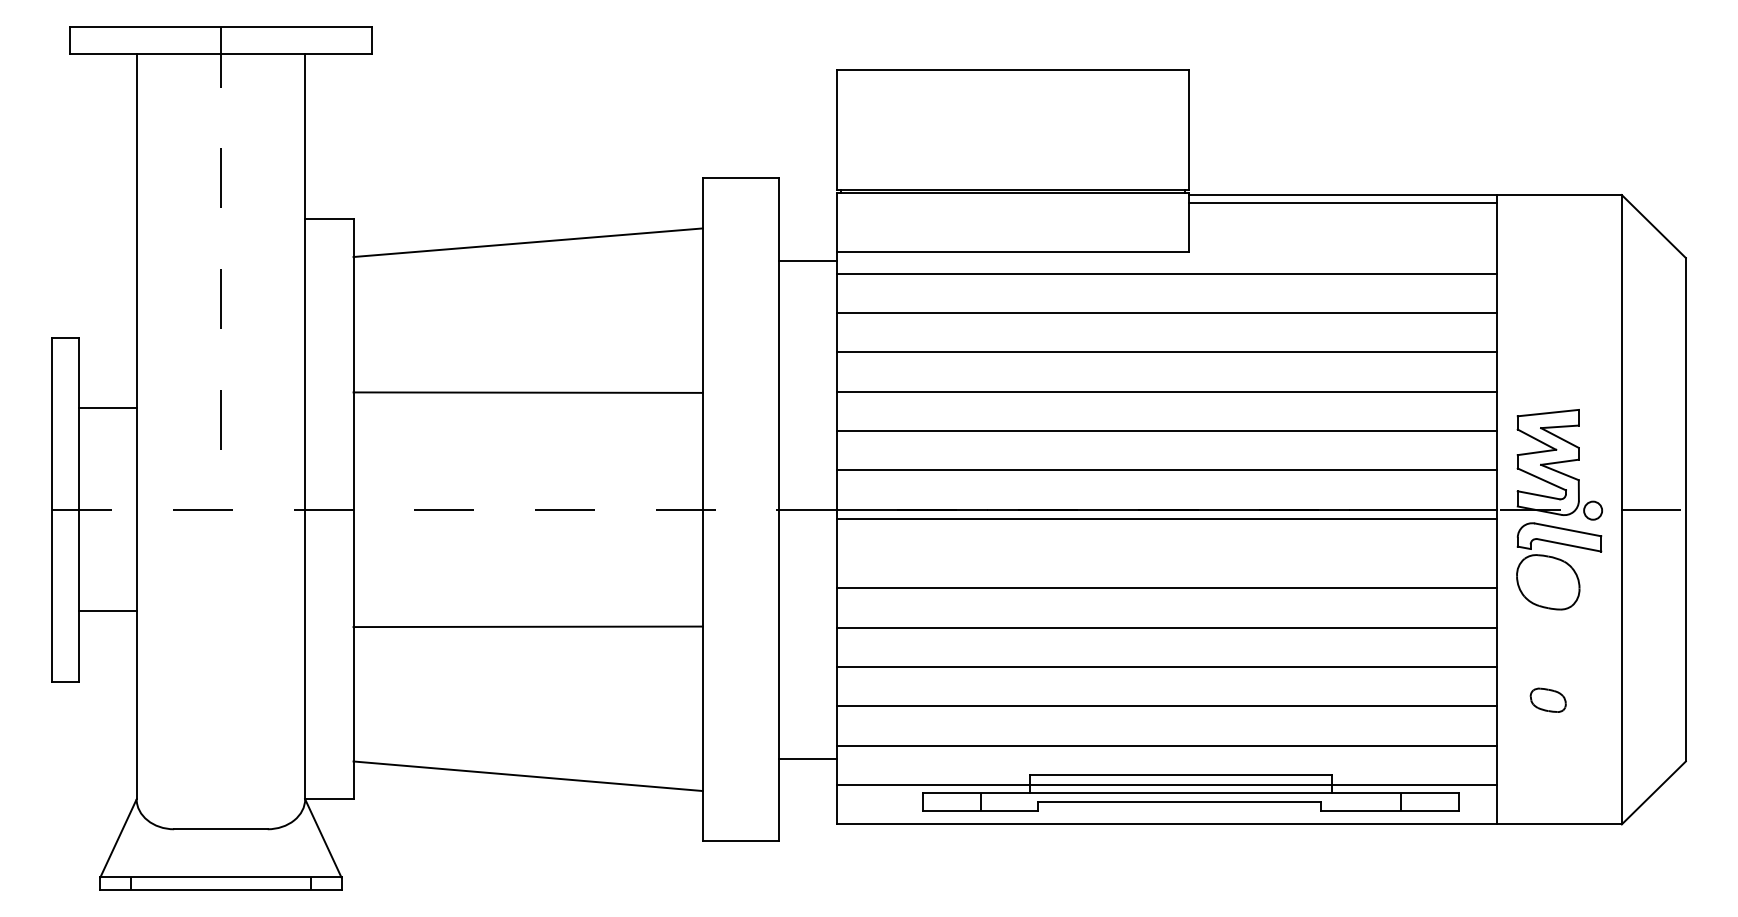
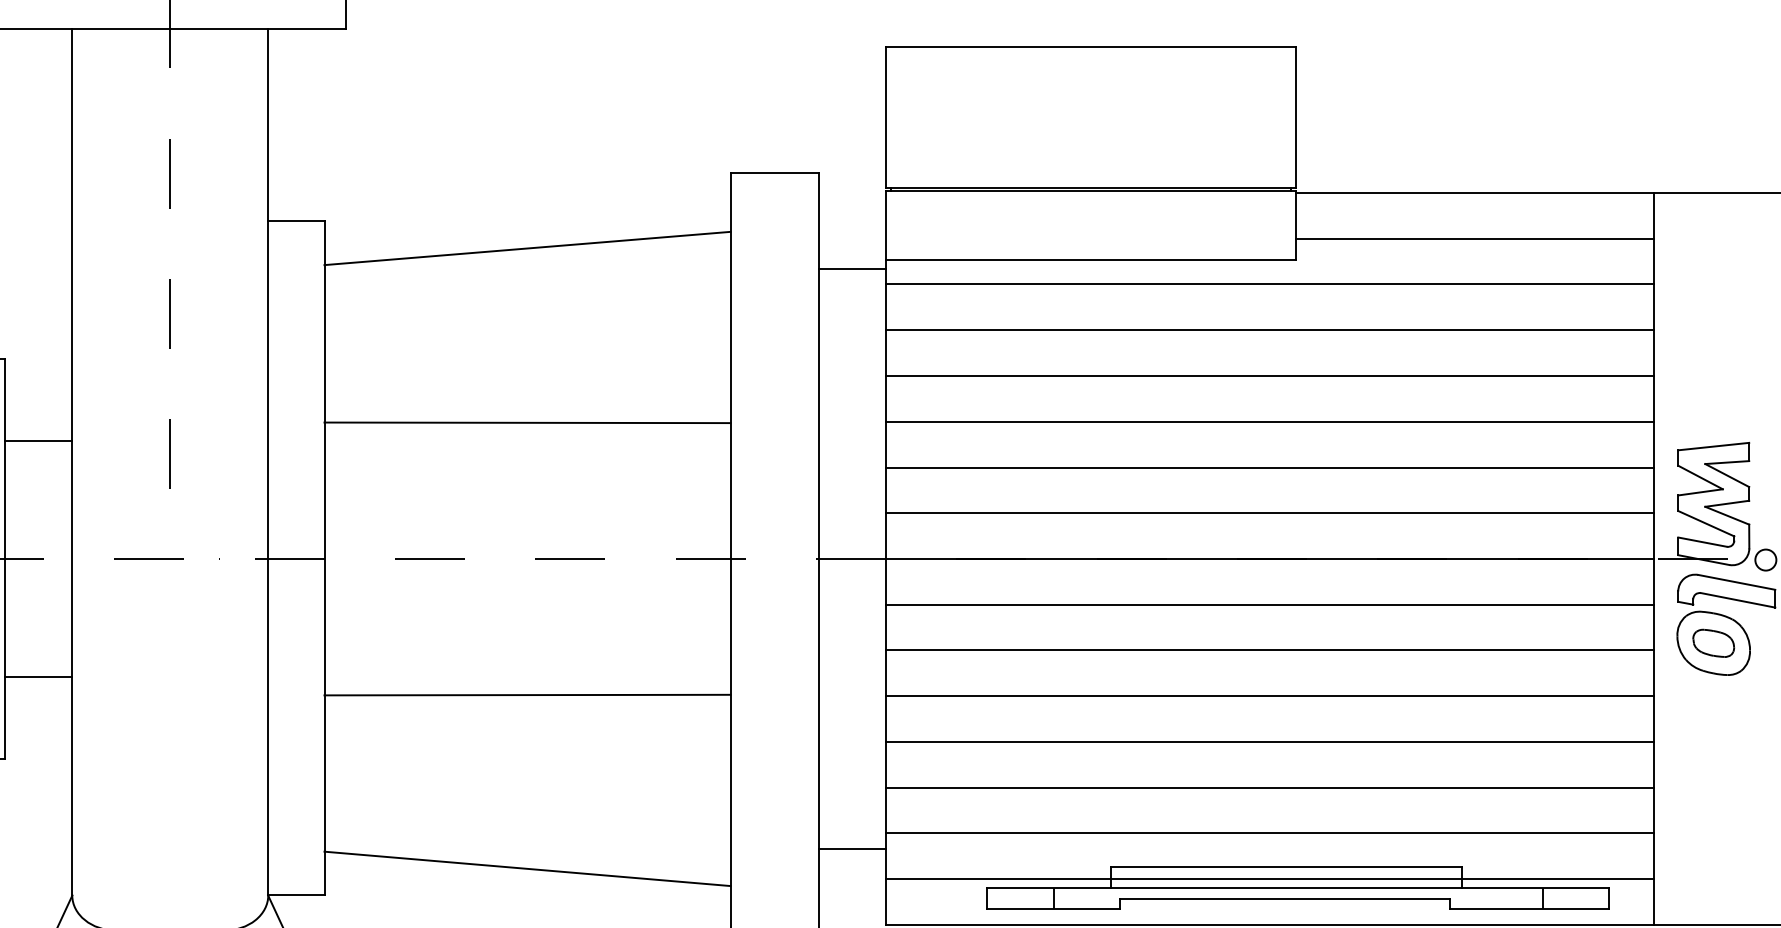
line: (1342, 203) -> (1474, 238), moved
line: (1166, 519) -> (1269, 605), moved
part: (1547, 699) -> (1712, 642), moved

